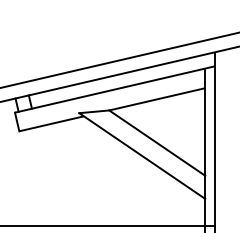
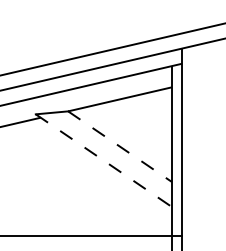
line: (157, 143) -> (120, 147), solid -> dashed
line: (142, 156) -> (104, 161), solid -> dashed

